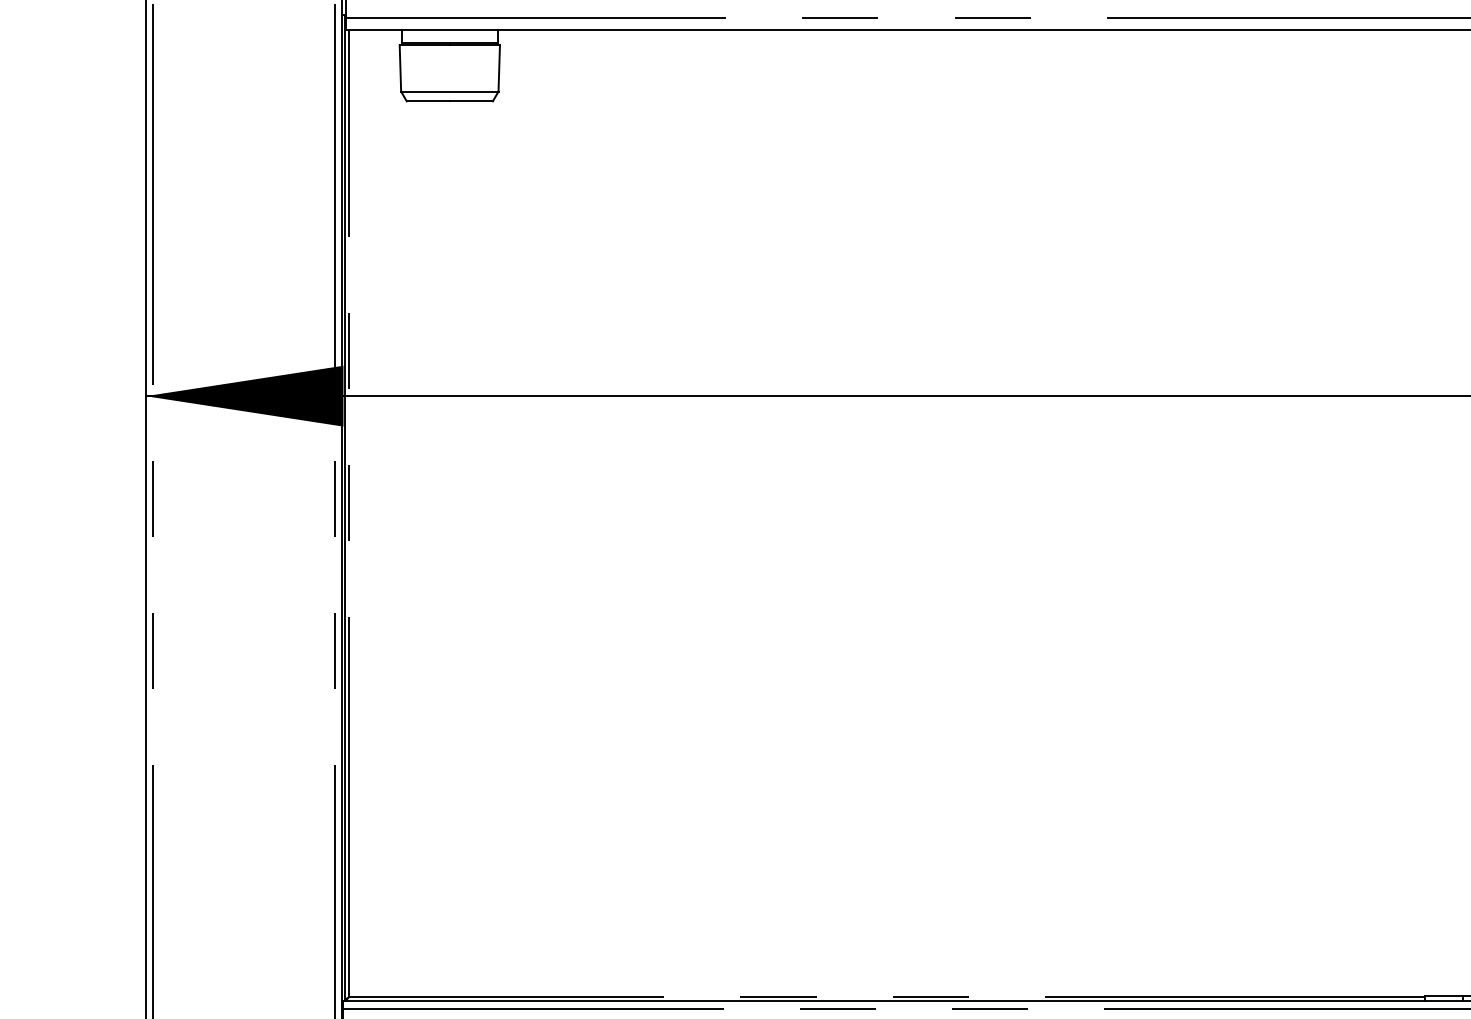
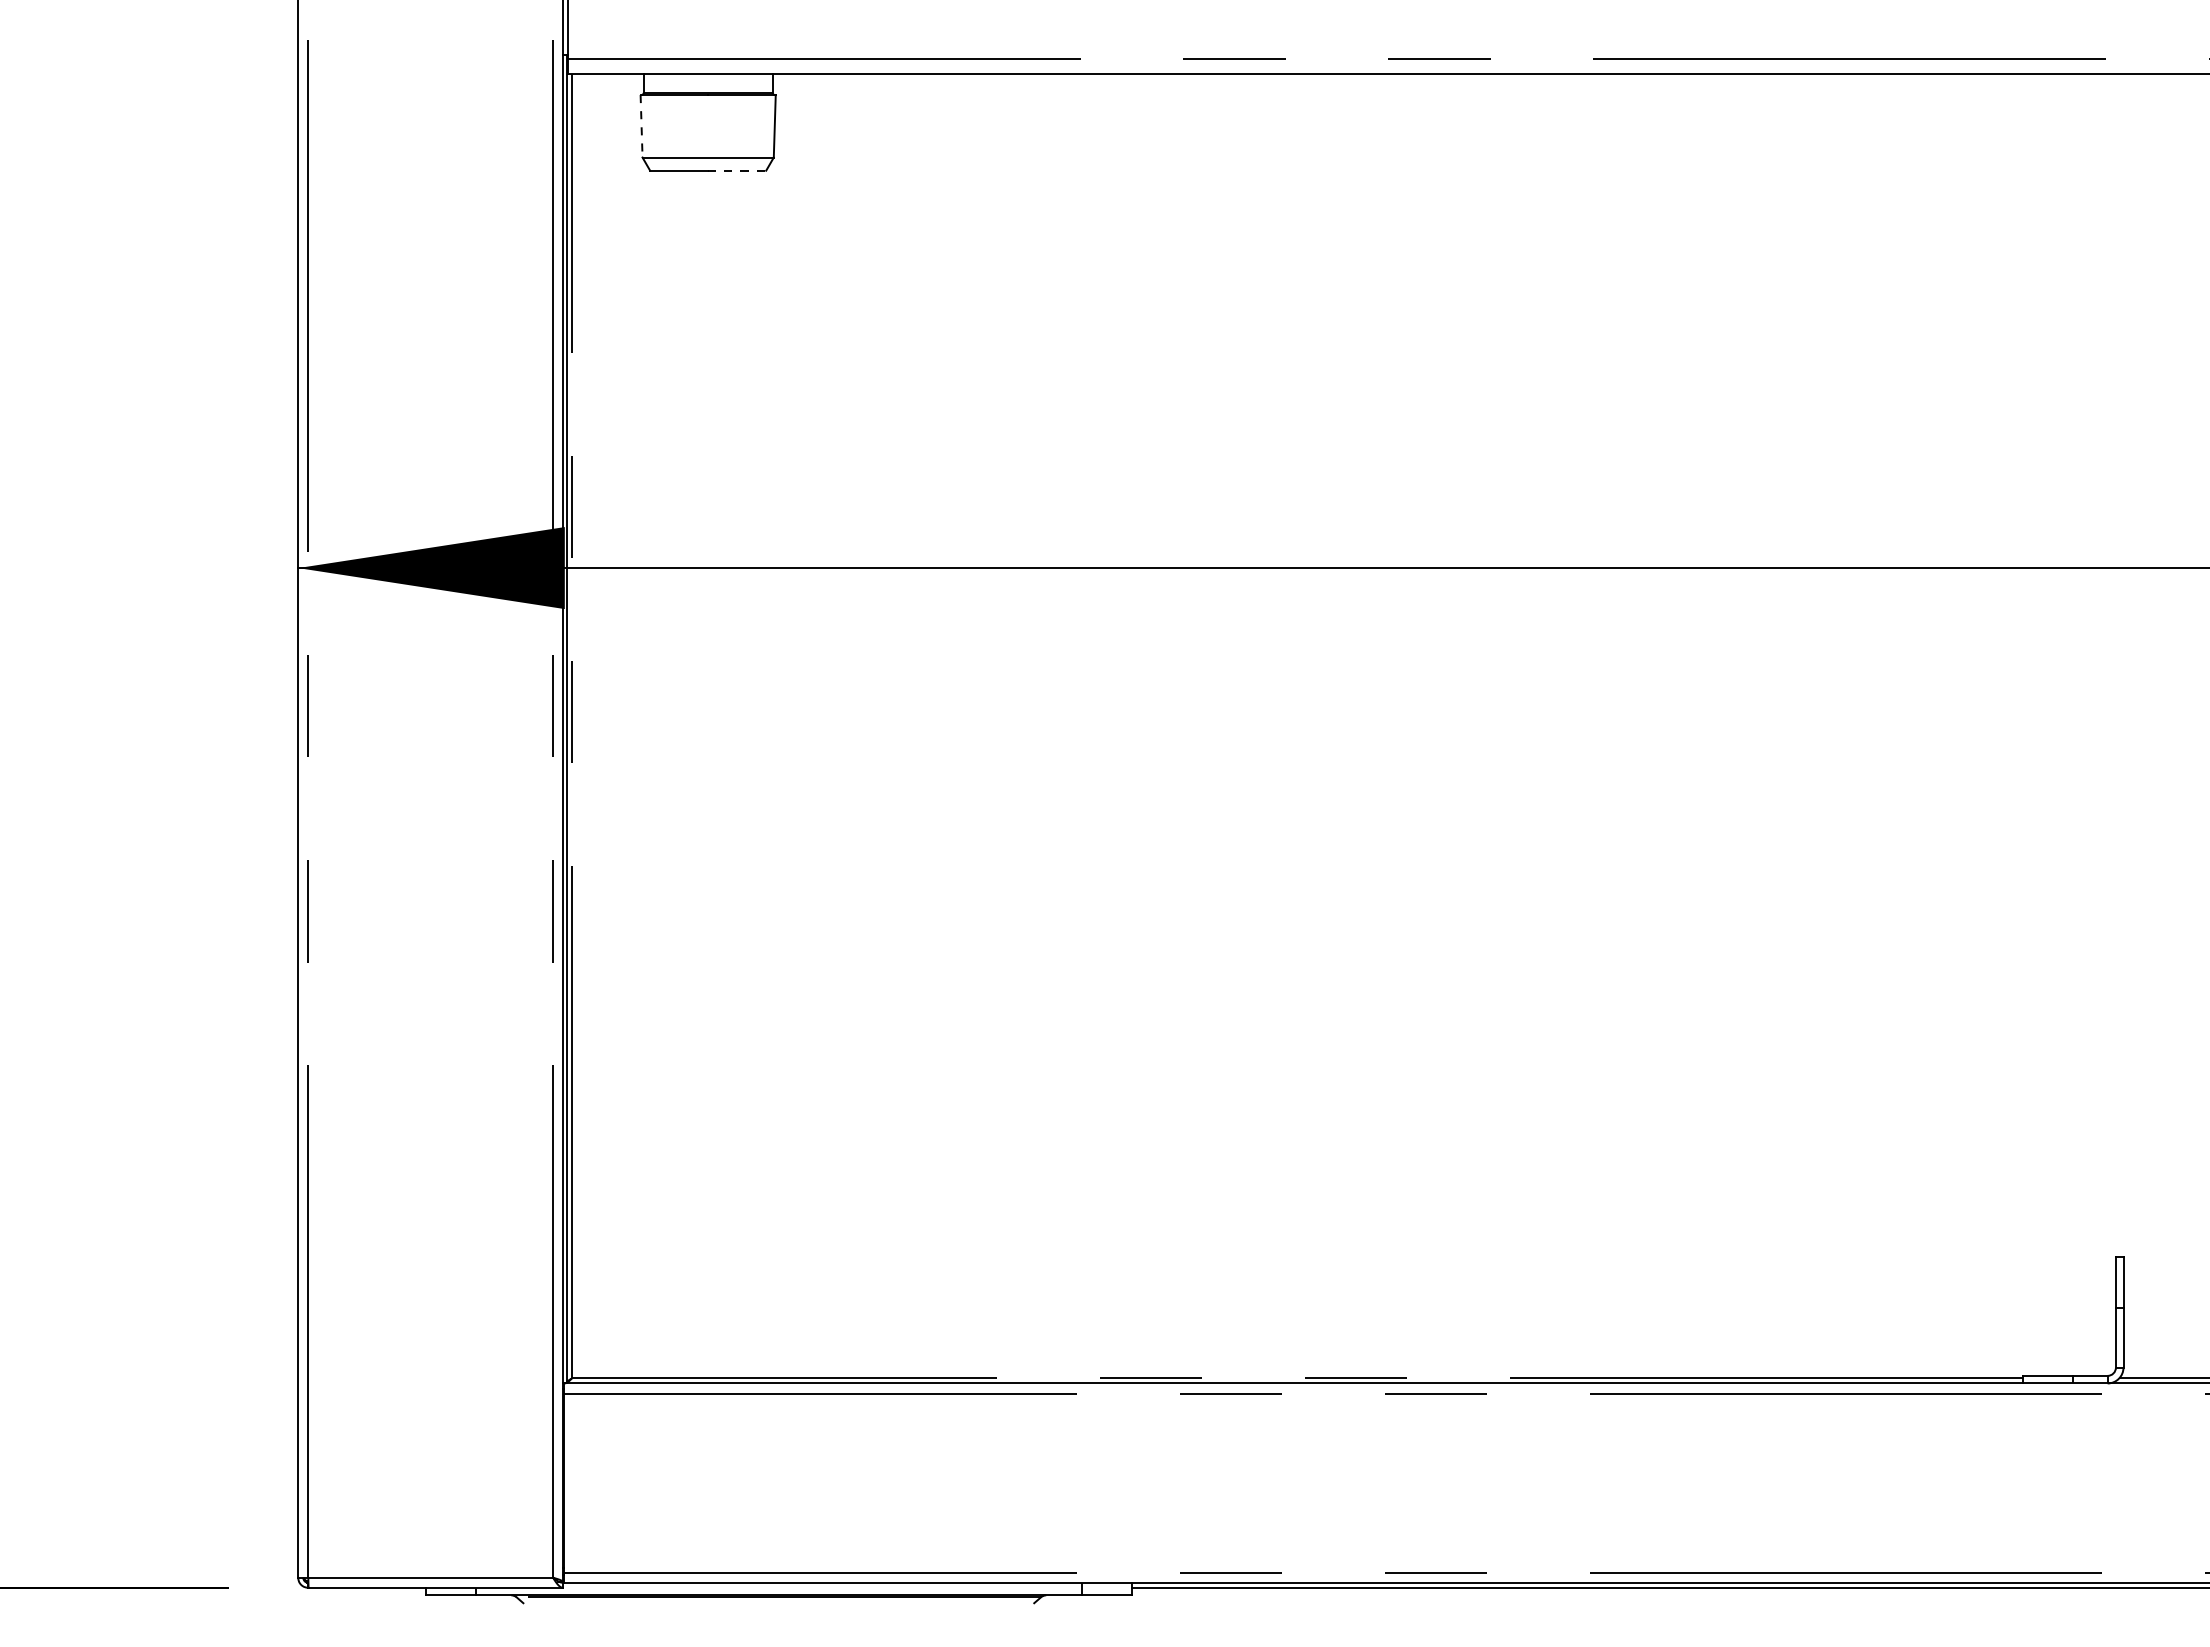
line: (400, 68) -> (641, 126), solid -> dashed
line: (471, 101) -> (737, 170), solid -> dashed

